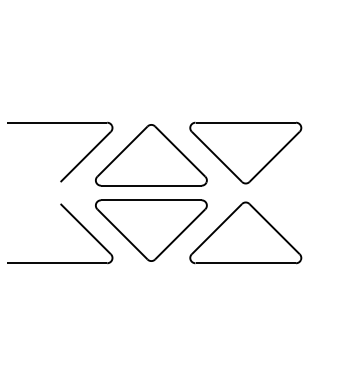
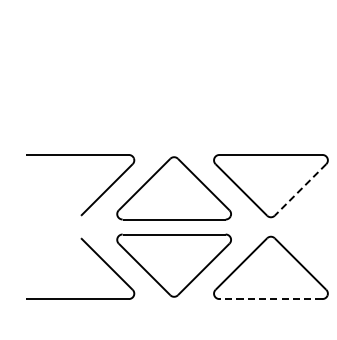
line: (274, 156) -> (300, 189), solid -> dashed
line: (245, 263) -> (270, 299), solid -> dashed

